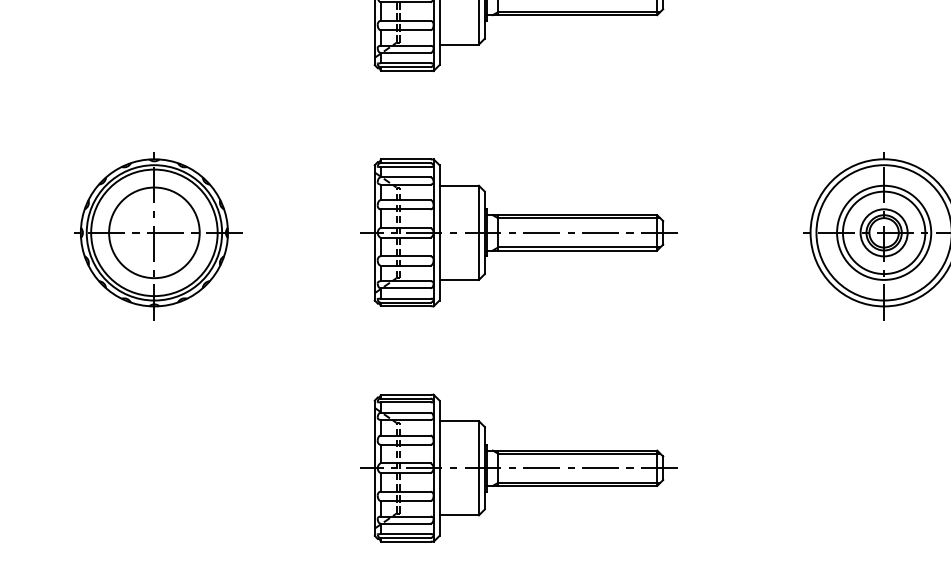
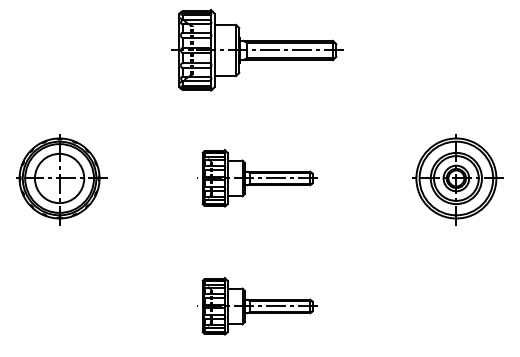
part: (518, 232) -> (257, 178), size x0.7
part: (518, 468) -> (257, 306), size x0.7

